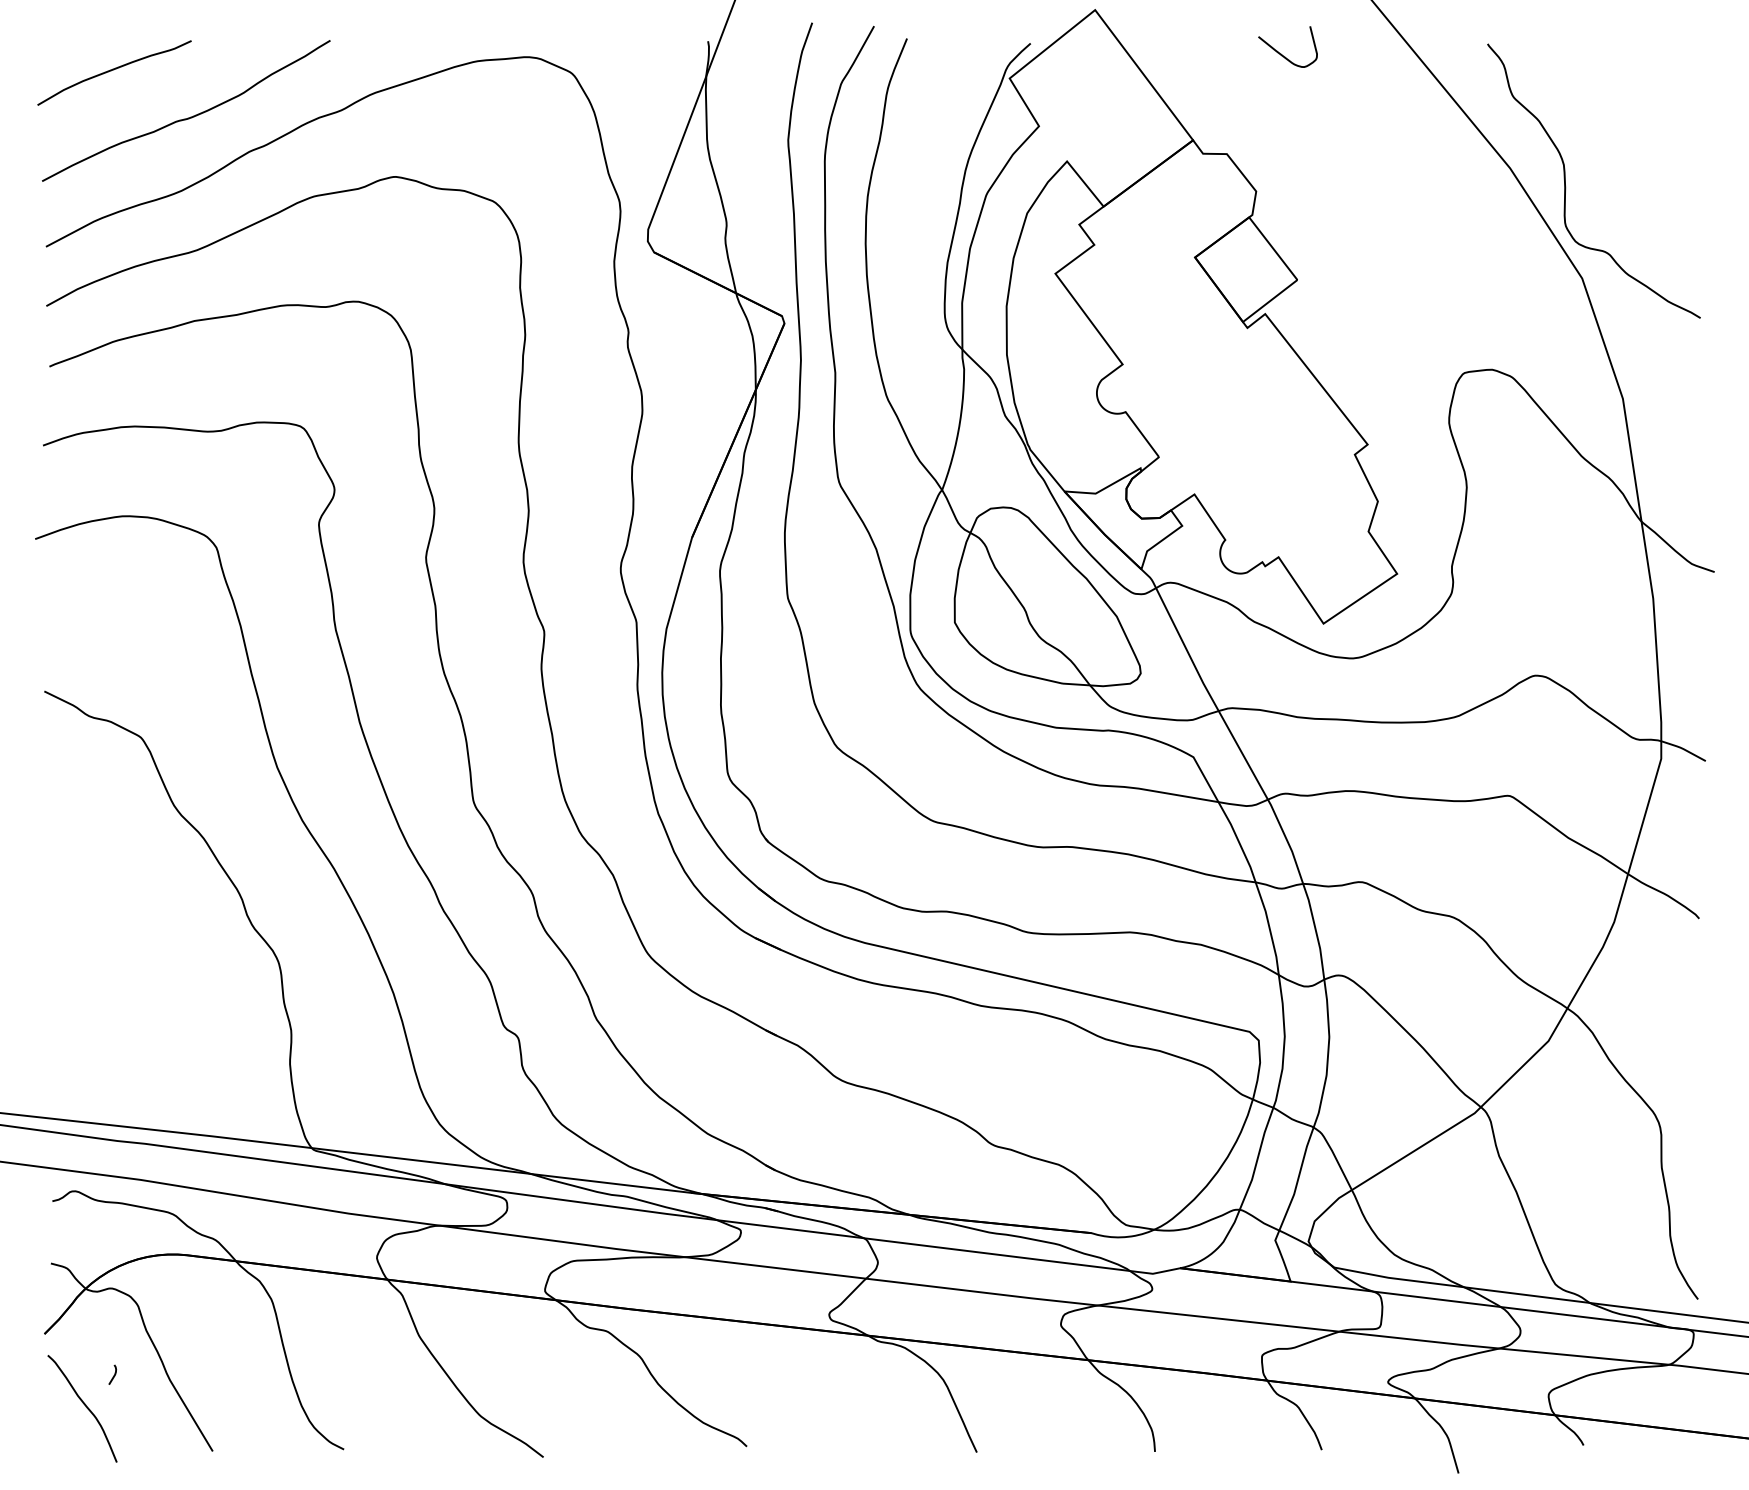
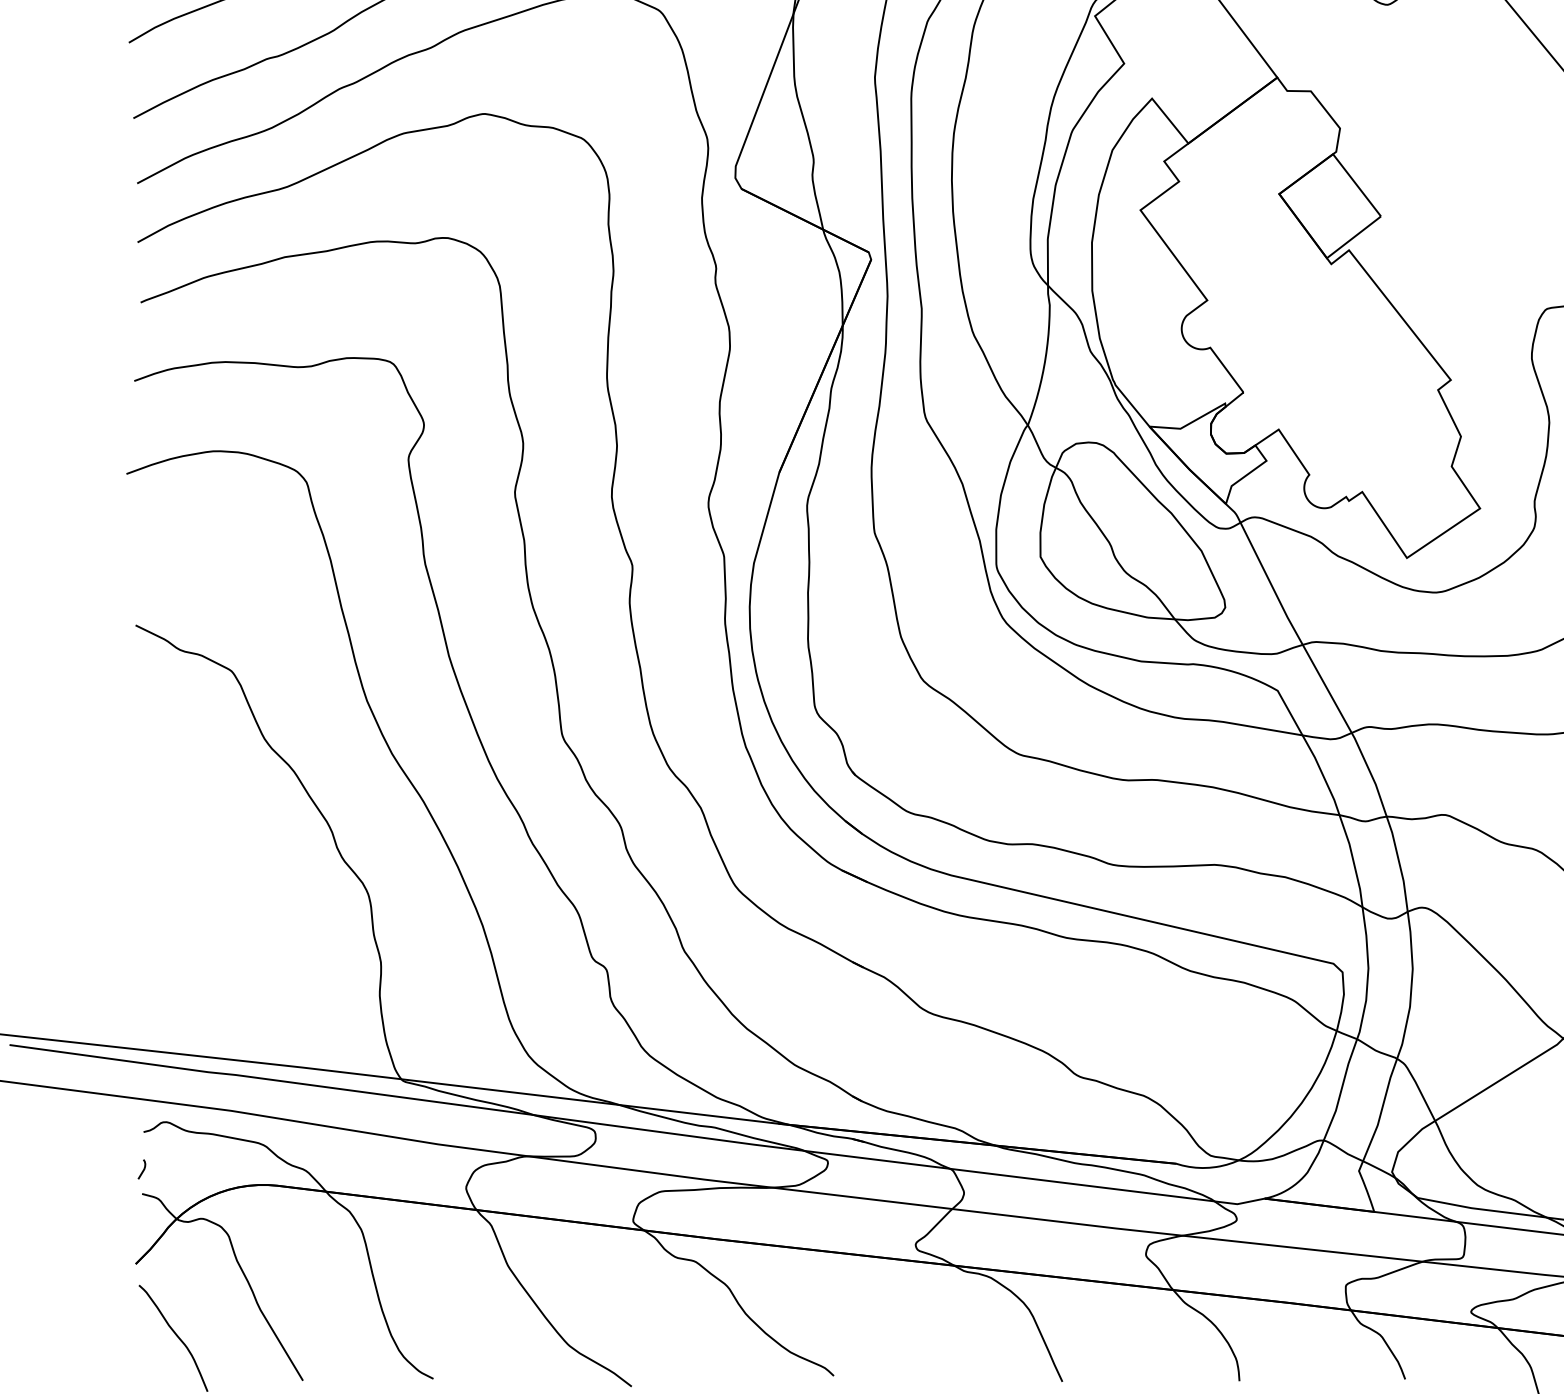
curve: (113, 1375) -> (142, 1170), moved

